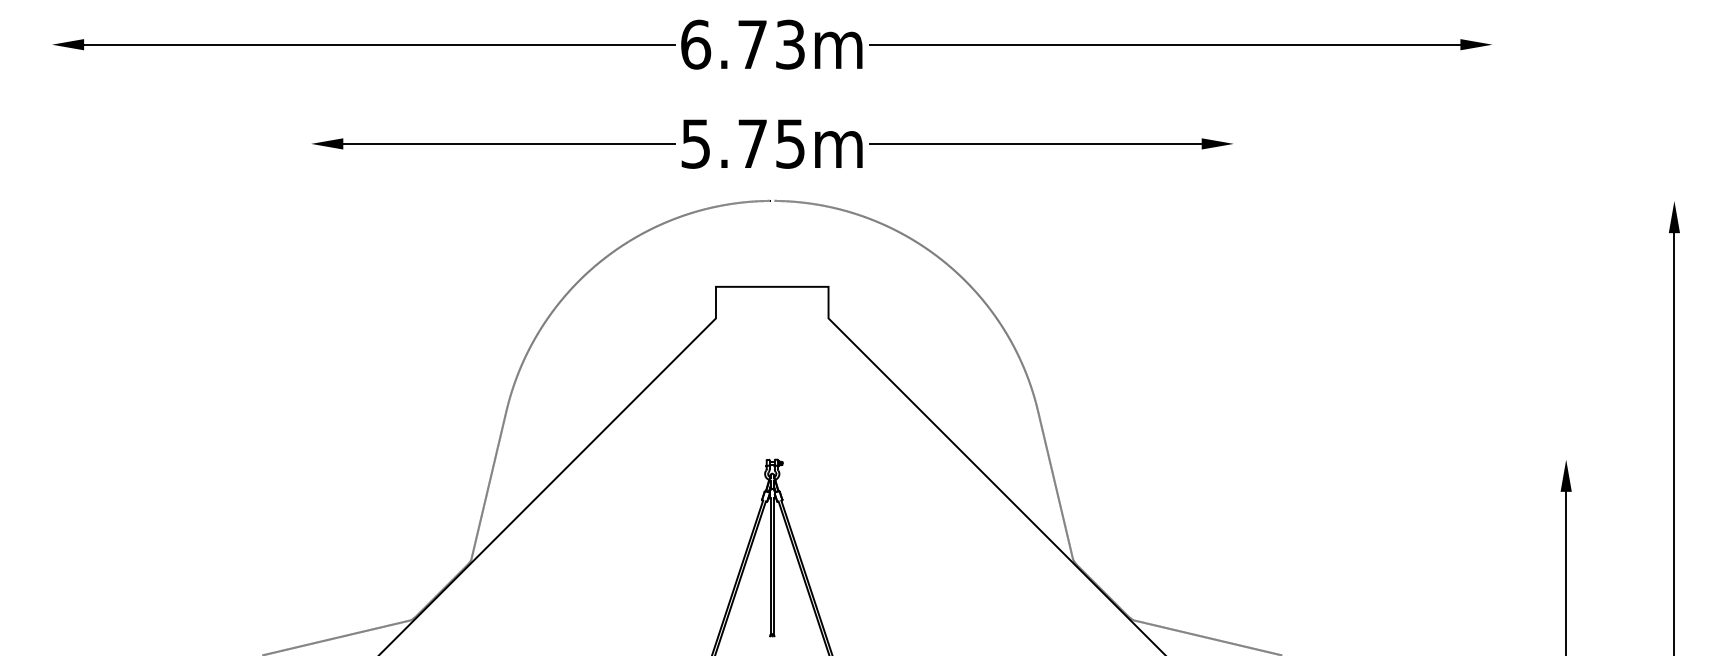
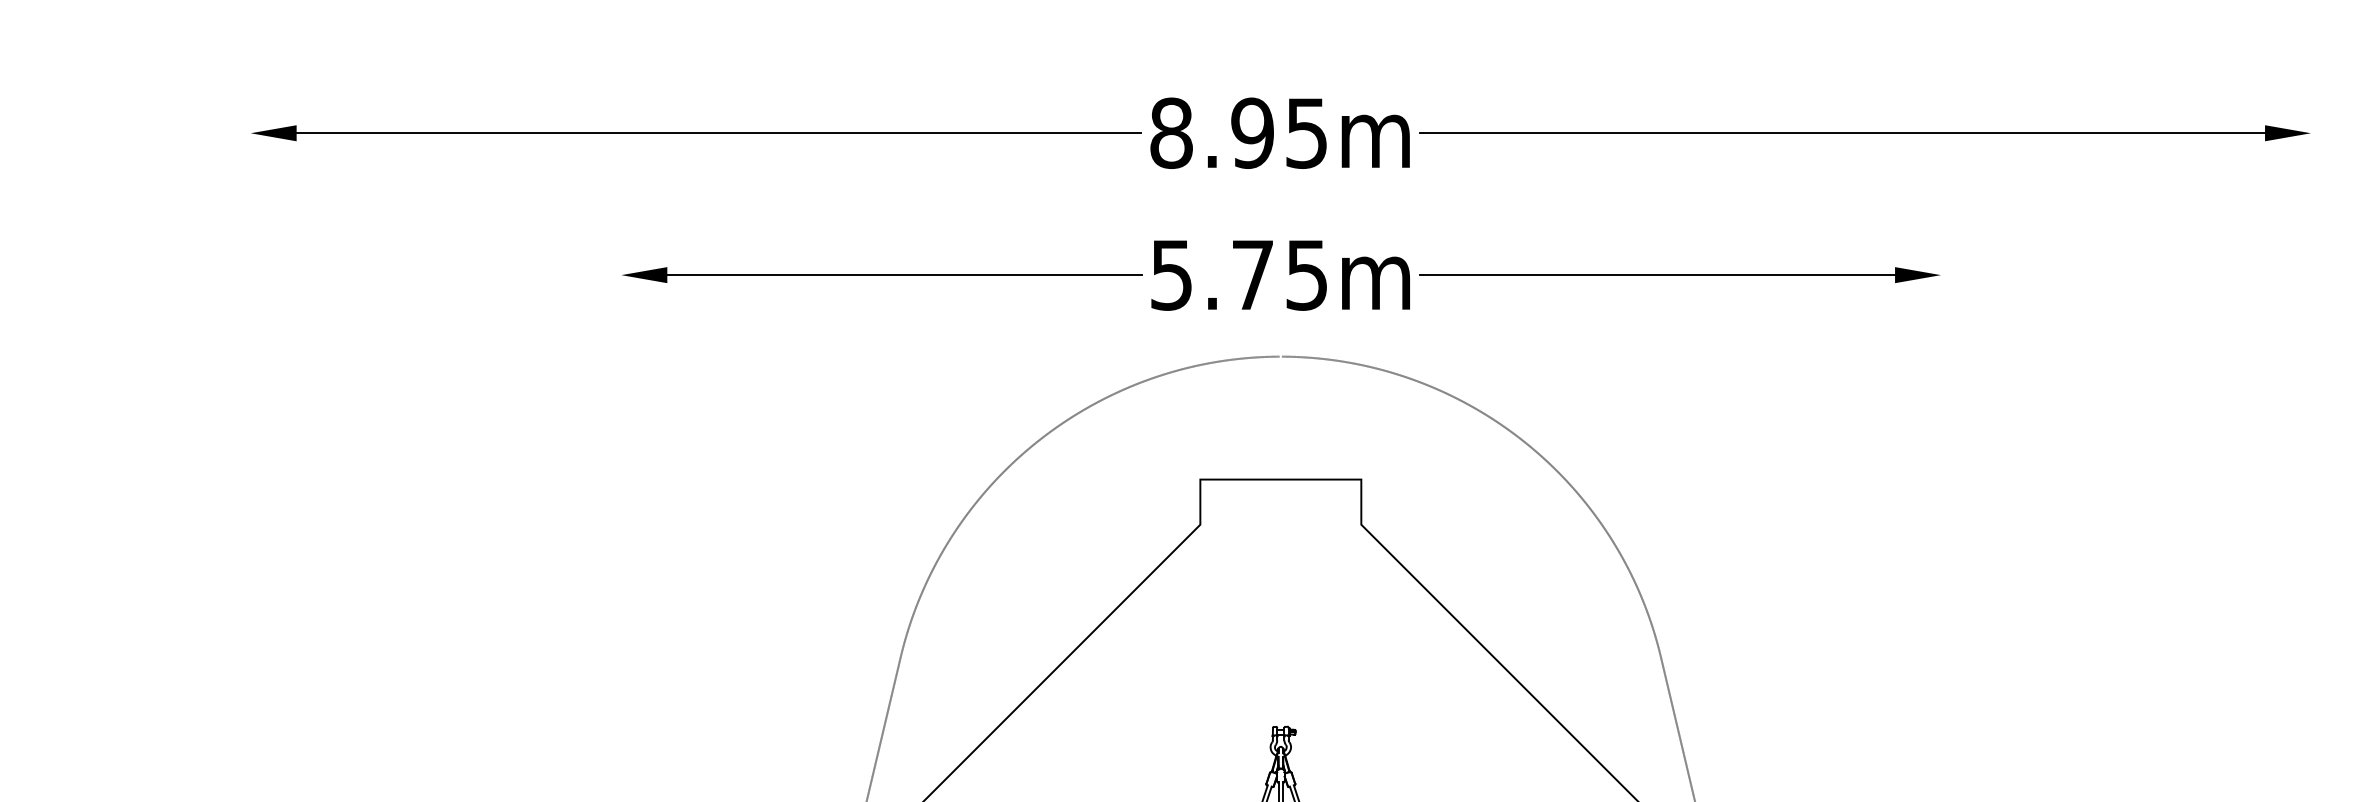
text: (742, 44) -> (1238, 132), 6.73m -> 8.95m

